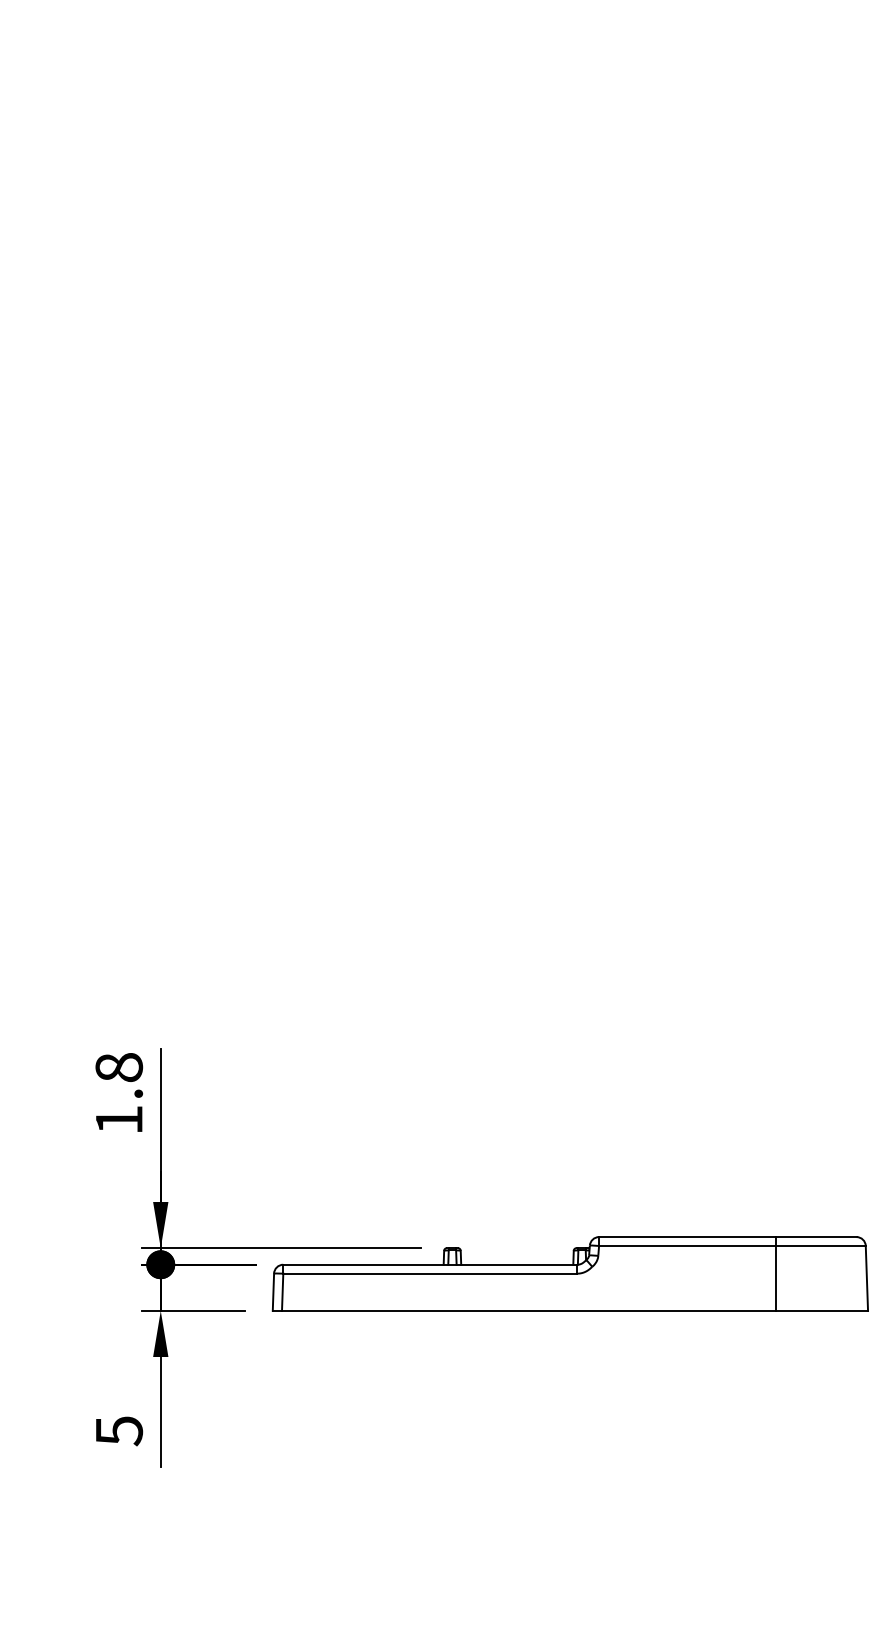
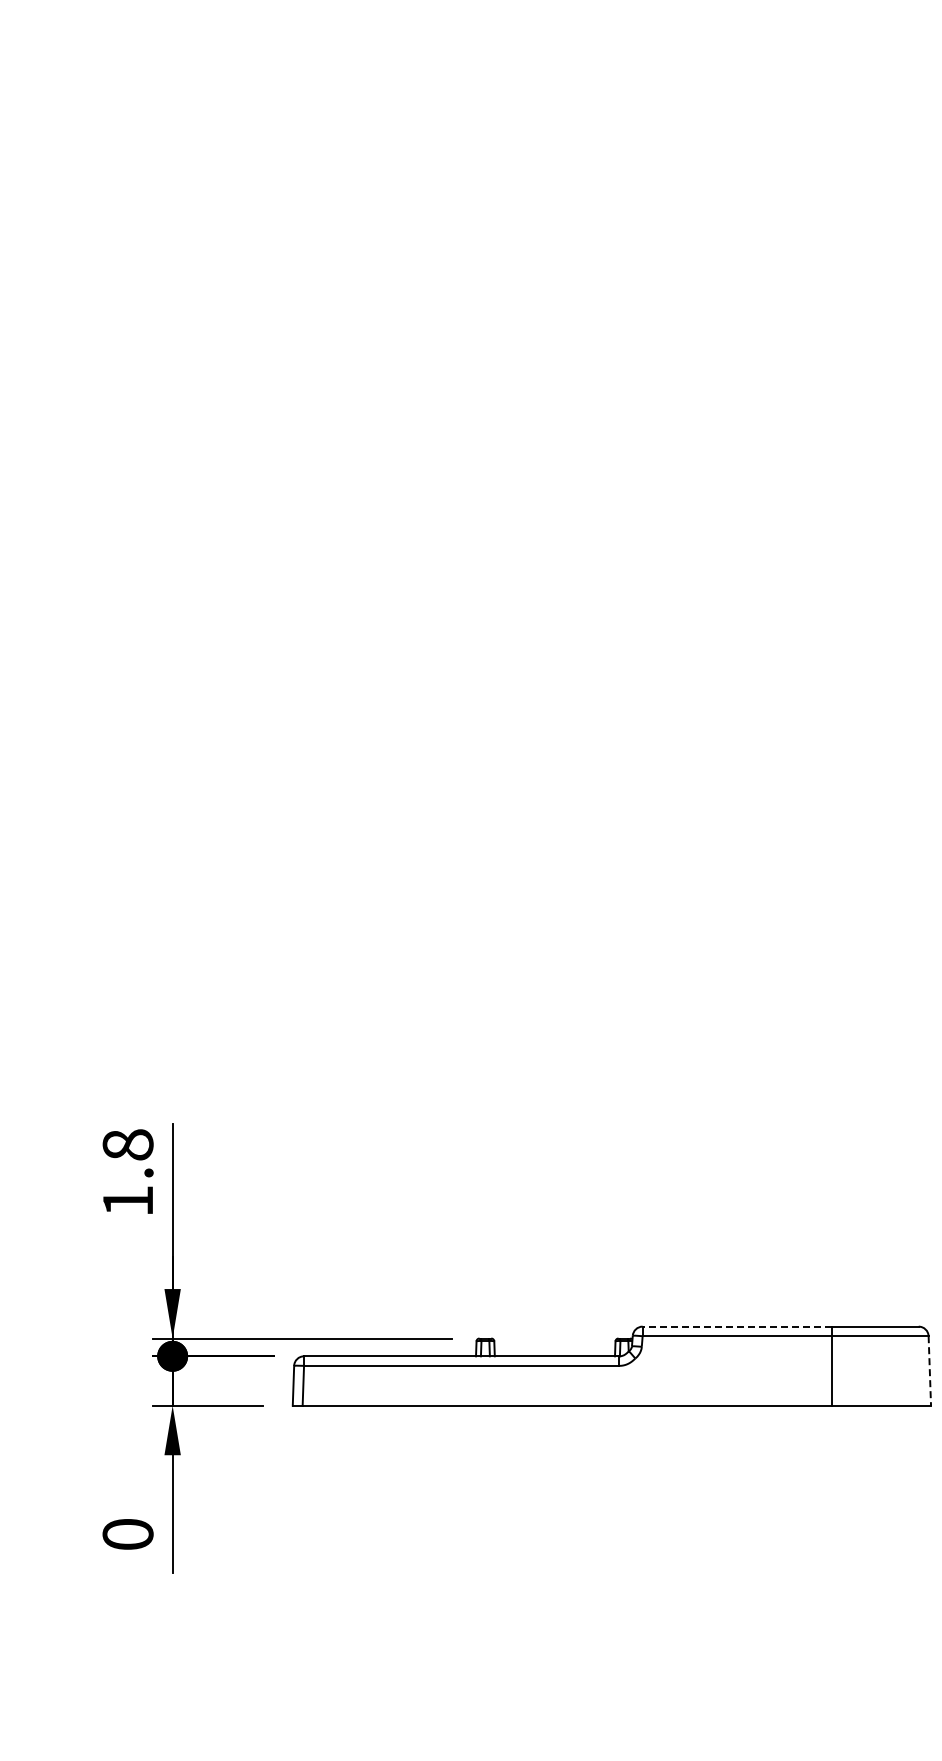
line: (687, 1236) -> (737, 1326), solid -> dashed
line: (866, 1277) -> (929, 1370), solid -> dashed
text: (118, 1431) -> (127, 1535), 5 -> 0

